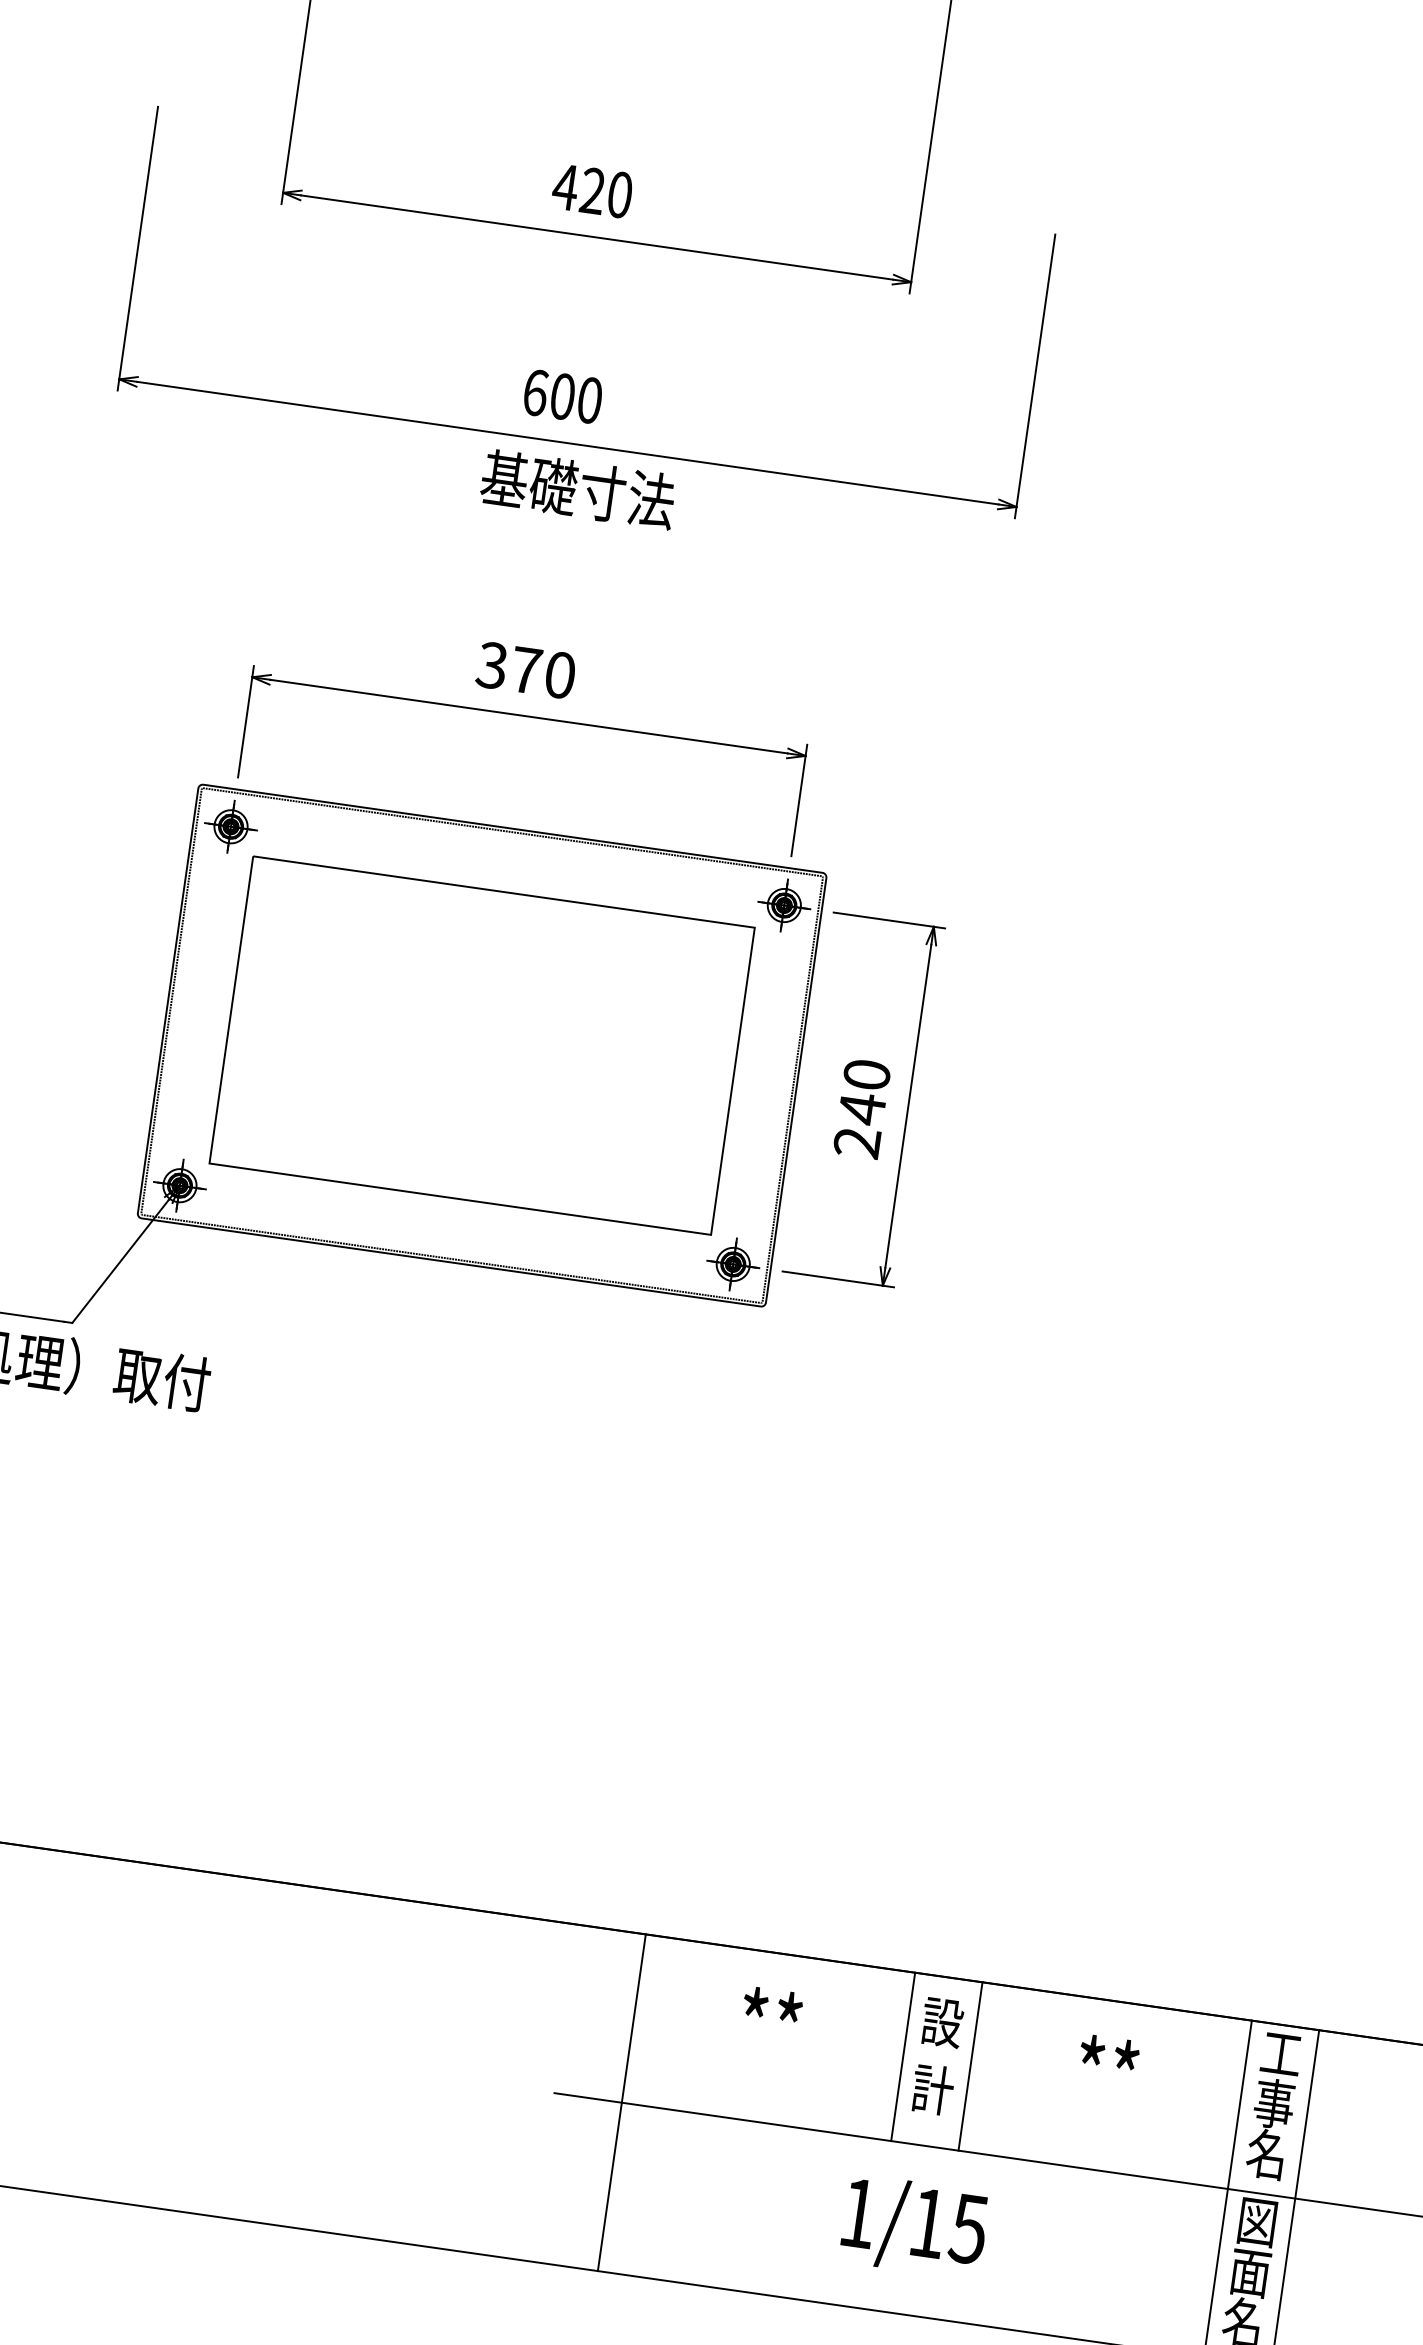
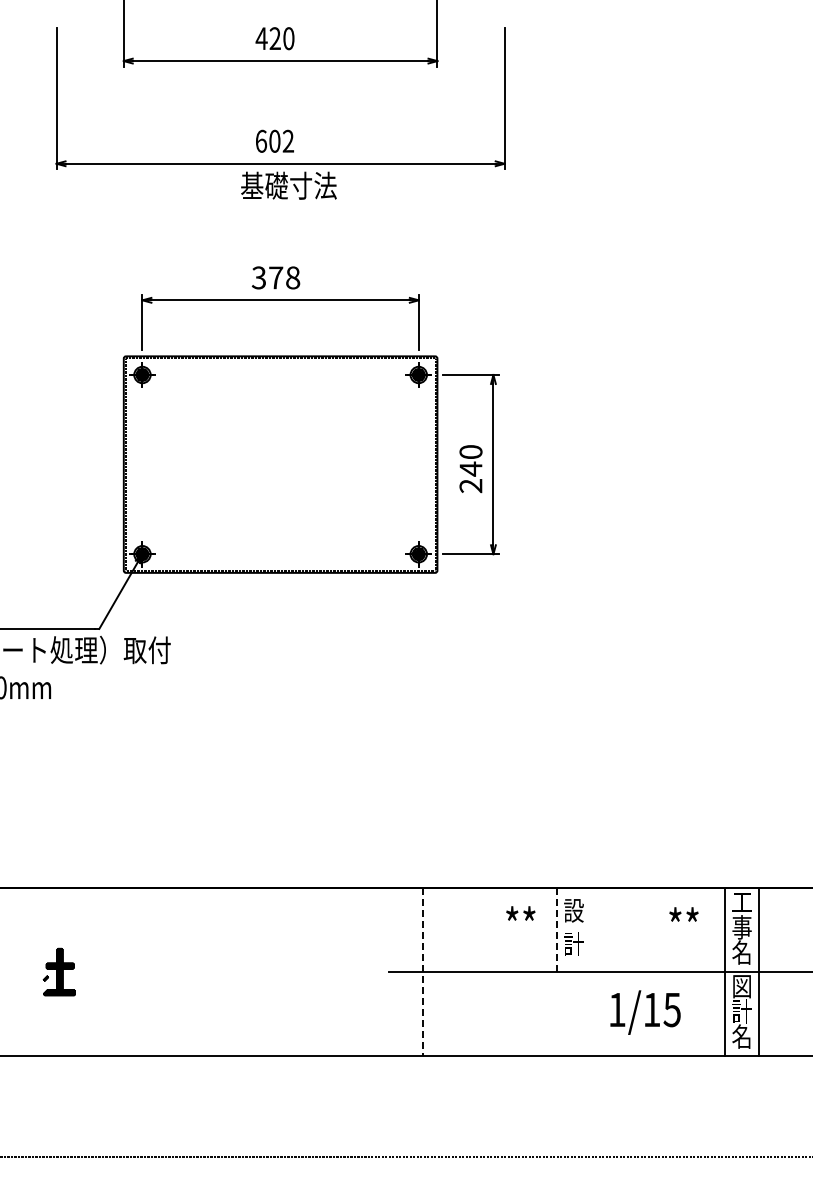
text: (590, 398) -> (288, 140), 600 -> 602
text: (560, 676) -> (293, 278), 370 -> 378
part: (481, 1045) -> (280, 464), removed
text: (772, 2004) -> (520, 913), moved
text: (1108, 2051) -> (683, 914), moved
line: (903, 2057) -> (557, 930), solid -> dashed
line: (969, 2066) -> (590, 930), removed
line: (621, 2103) -> (422, 972), solid -> dashed
text: (914, 2226) -> (645, 1012), moved
text: (1249, 2272) -> (741, 1011), 面 -> 計

